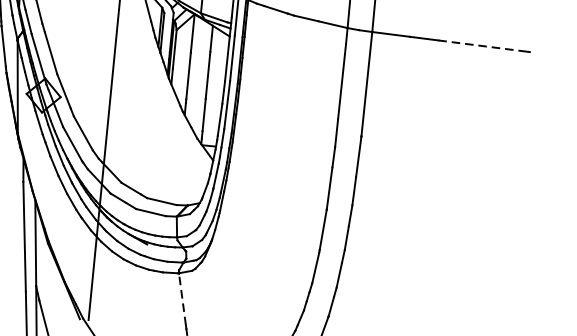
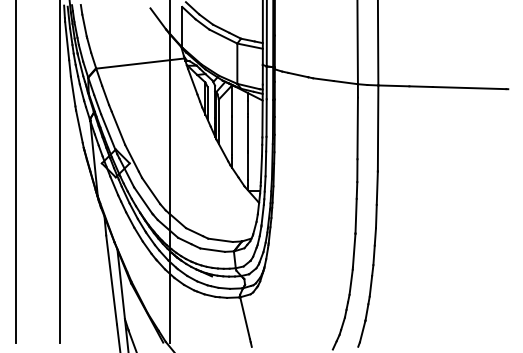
line: (482, 46) -> (469, 88), dashed -> solid
line: (183, 298) -> (245, 317), dashed -> solid

